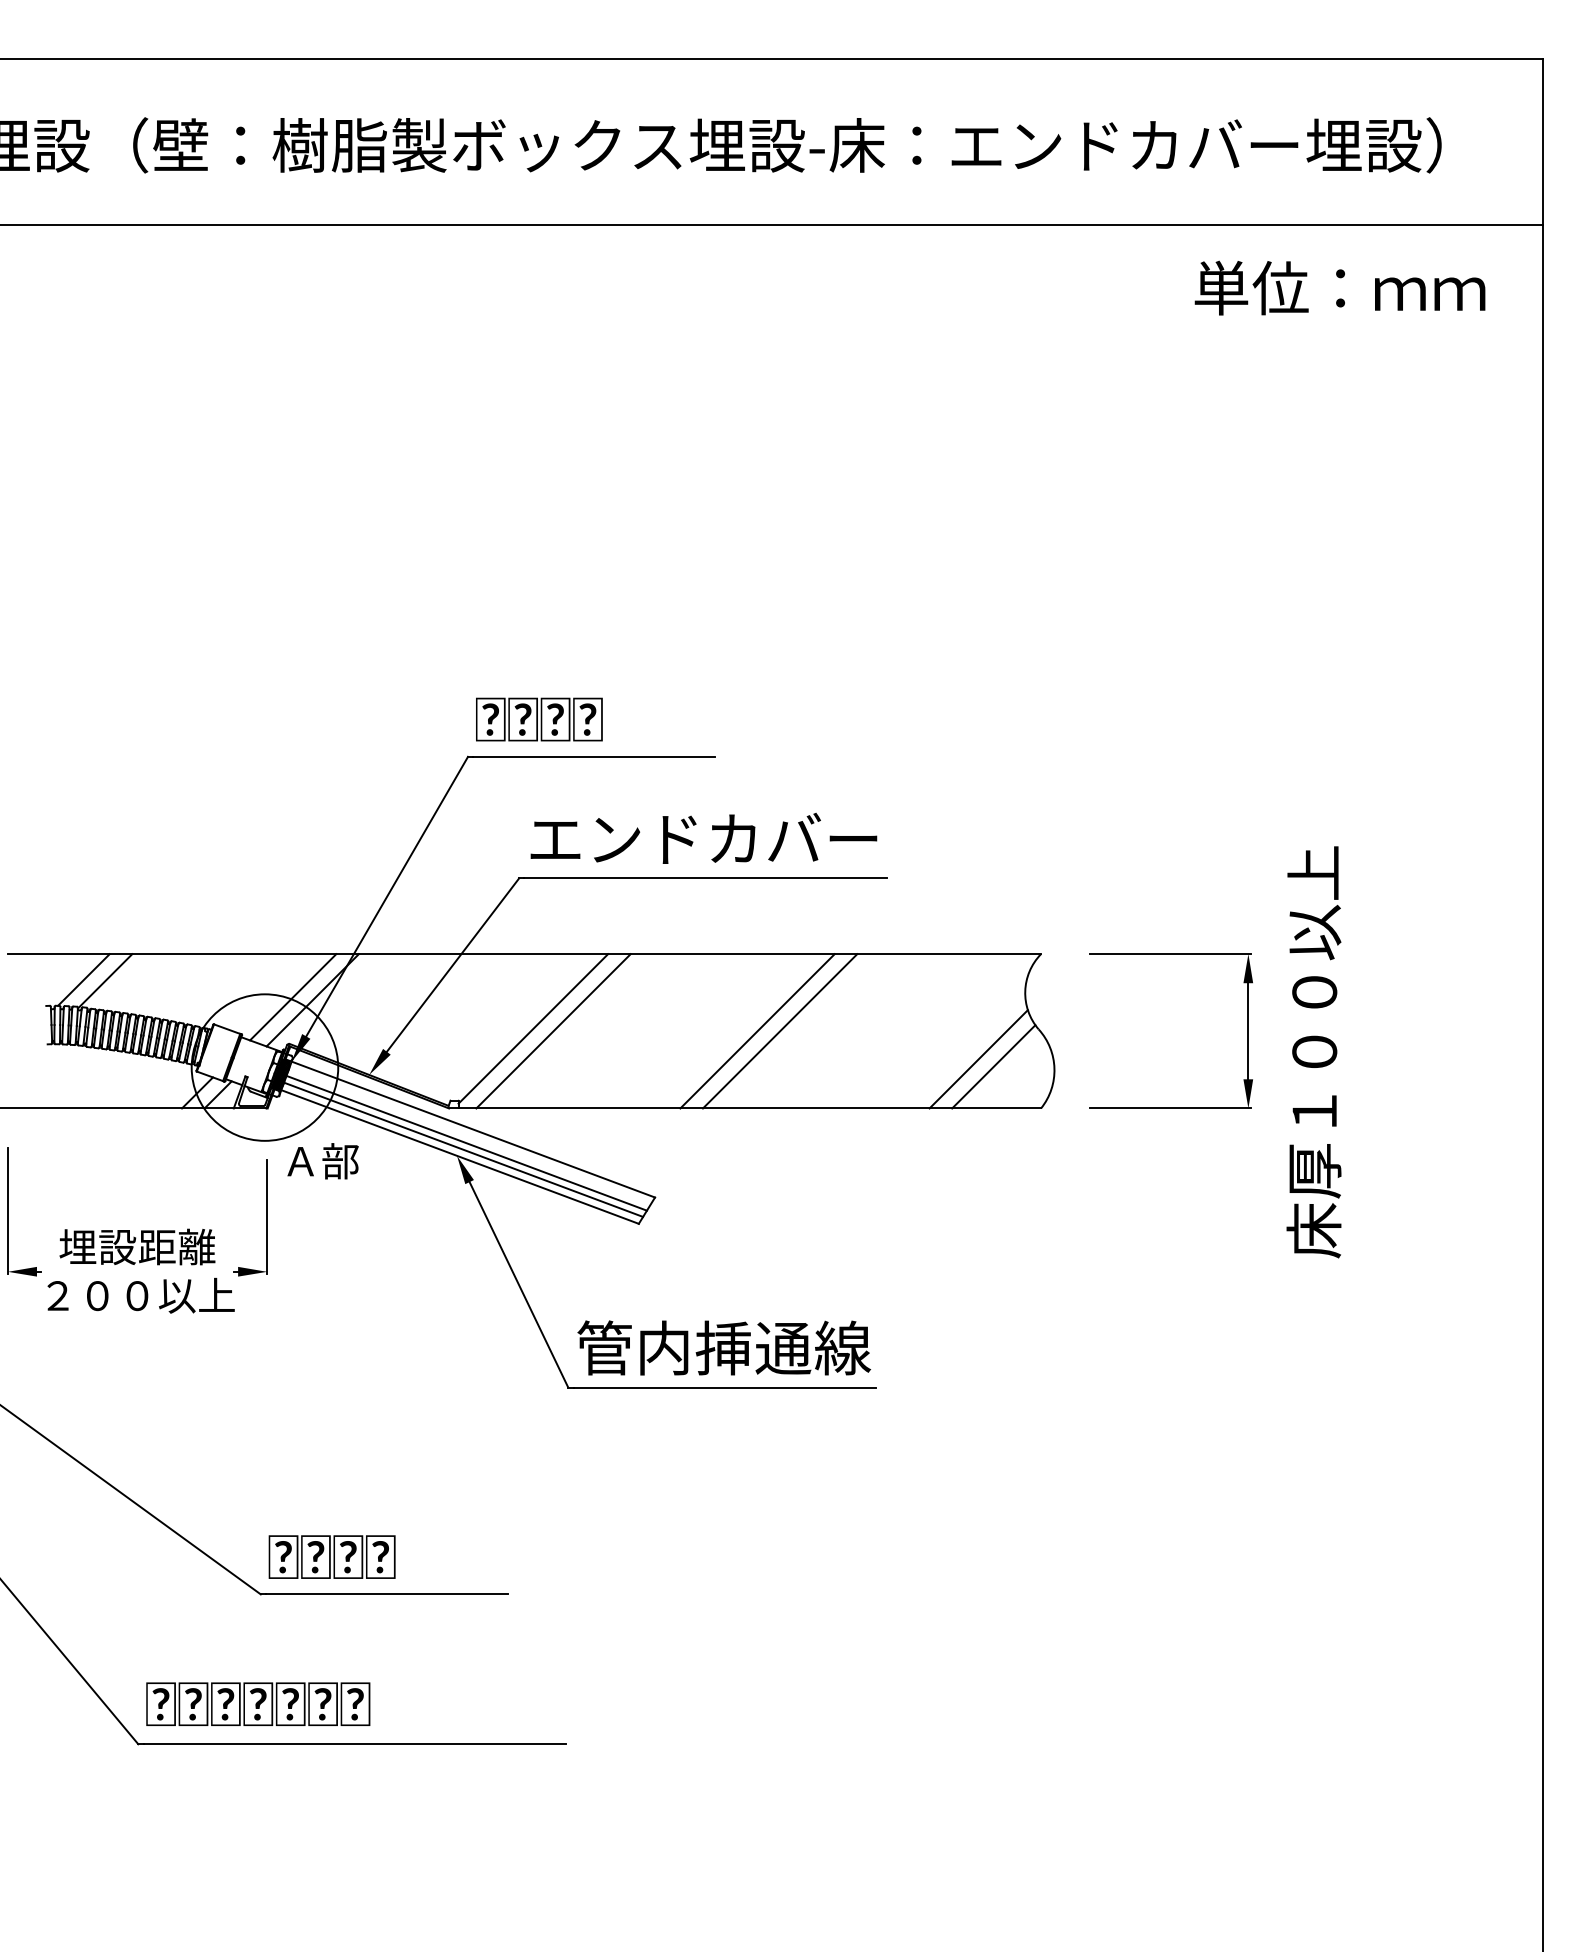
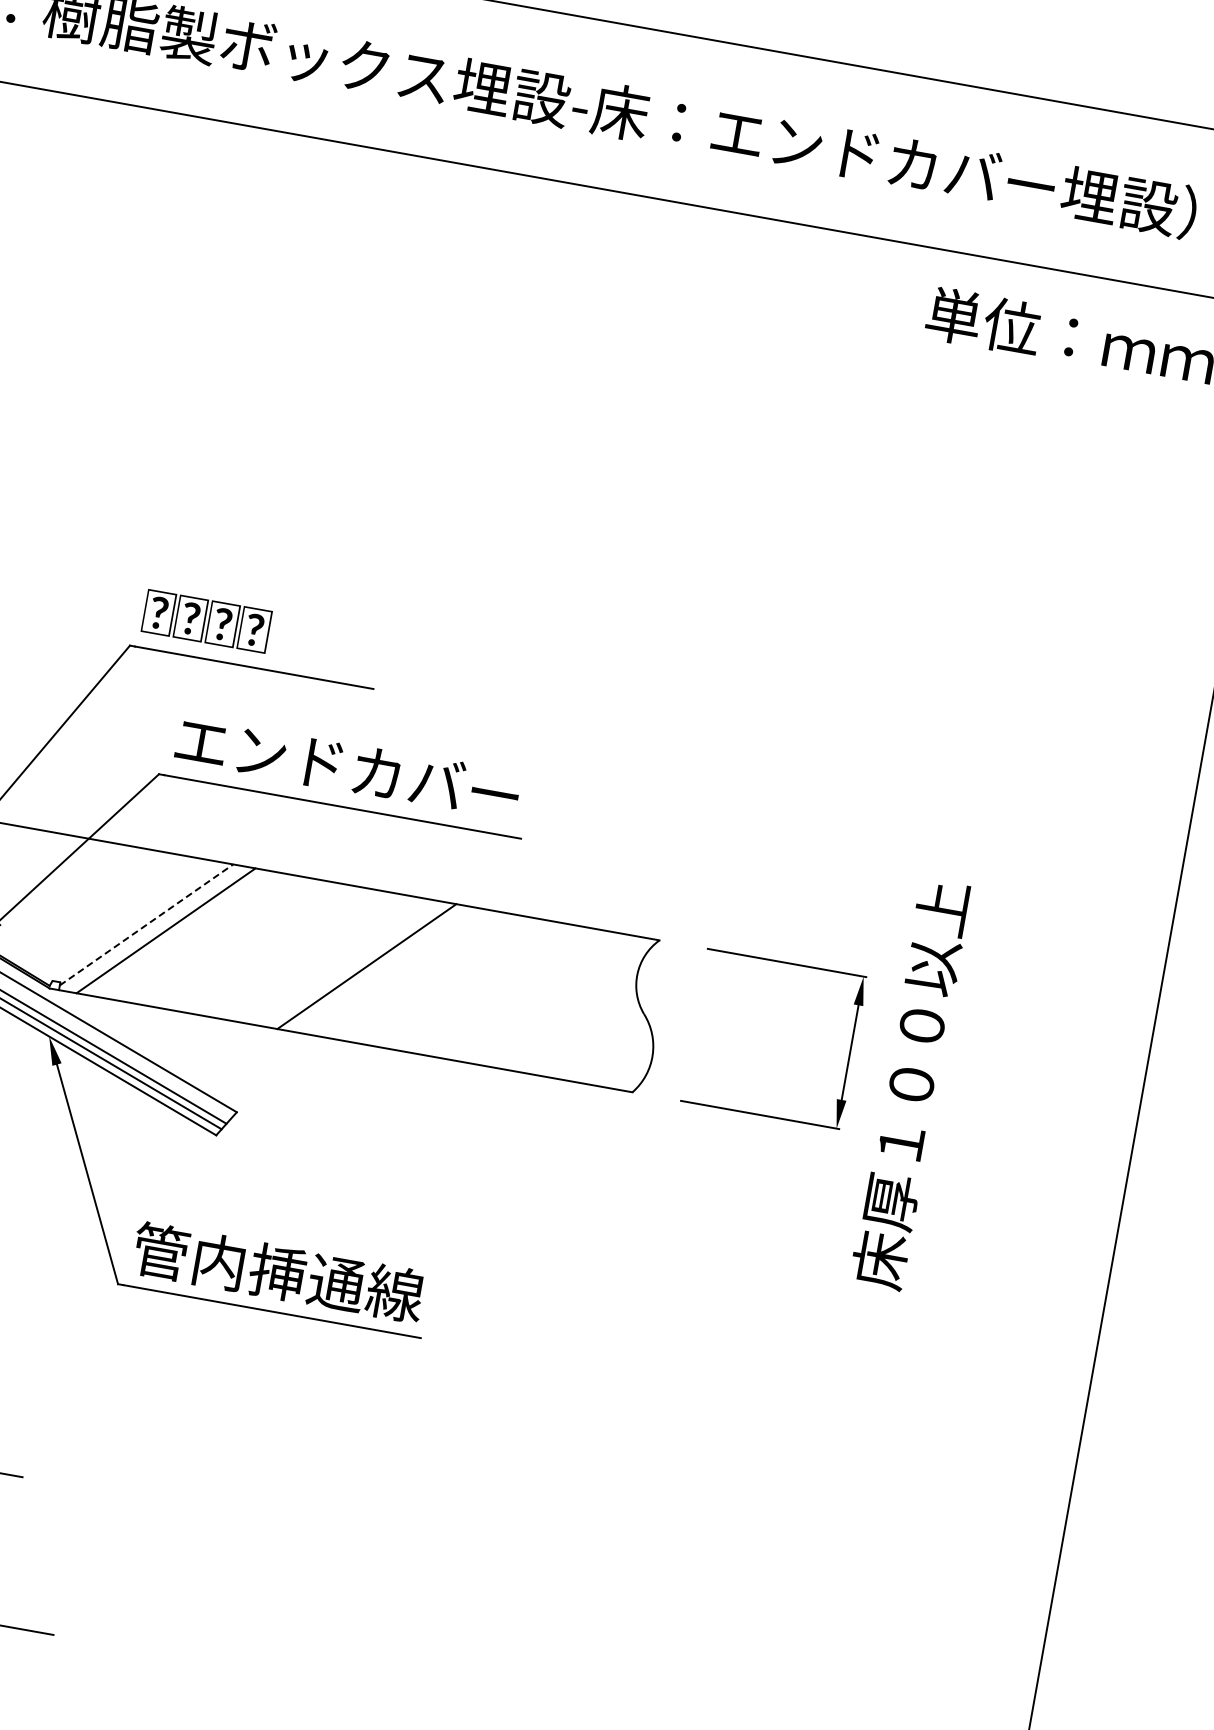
line: (533, 1028) -> (146, 924), solid -> dashed
line: (779, 1031) -> (388, 970), removed
line: (978, 1059) -> (579, 1033), removed
line: (993, 1066) -> (593, 1042), removed

